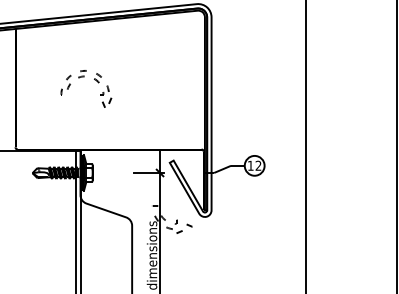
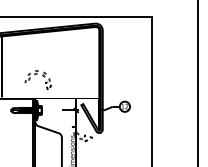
part: (84, 89) -> (37, 80), moved

